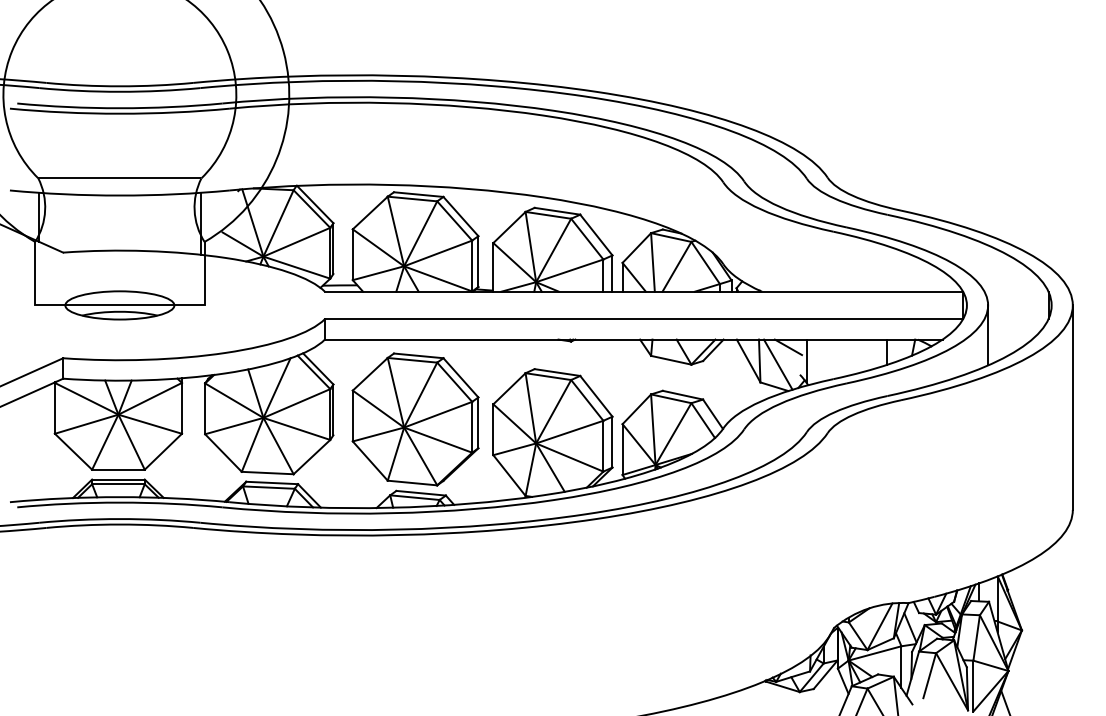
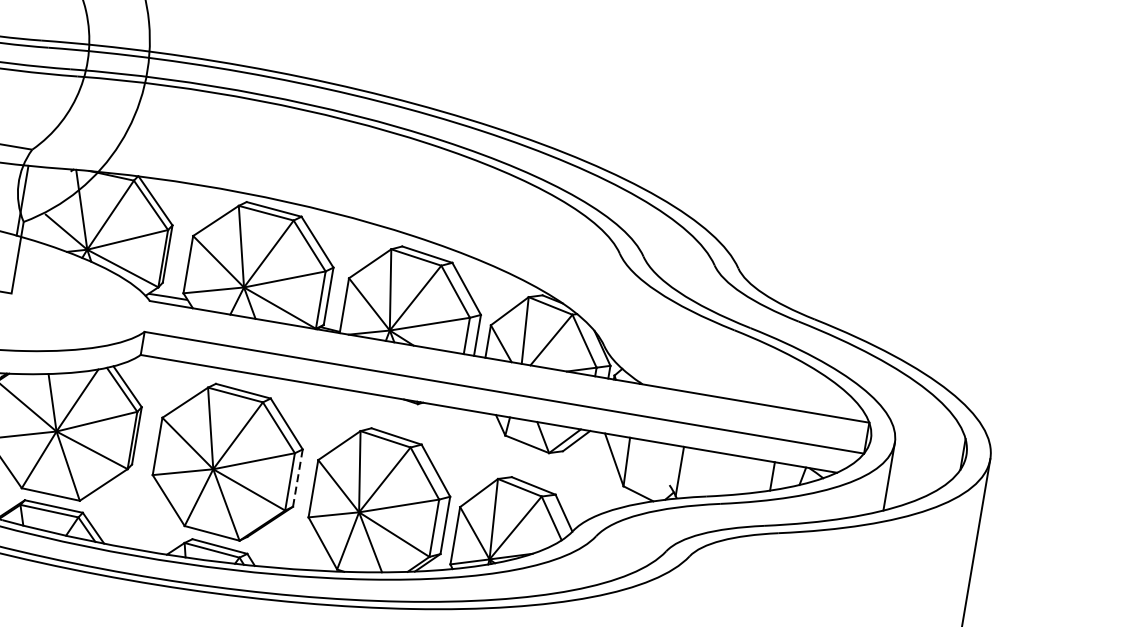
line: (788, 347) -> (661, 452), removed
line: (777, 364) -> (646, 469), removed
line: (478, 423) -> (297, 478), solid -> dashed

